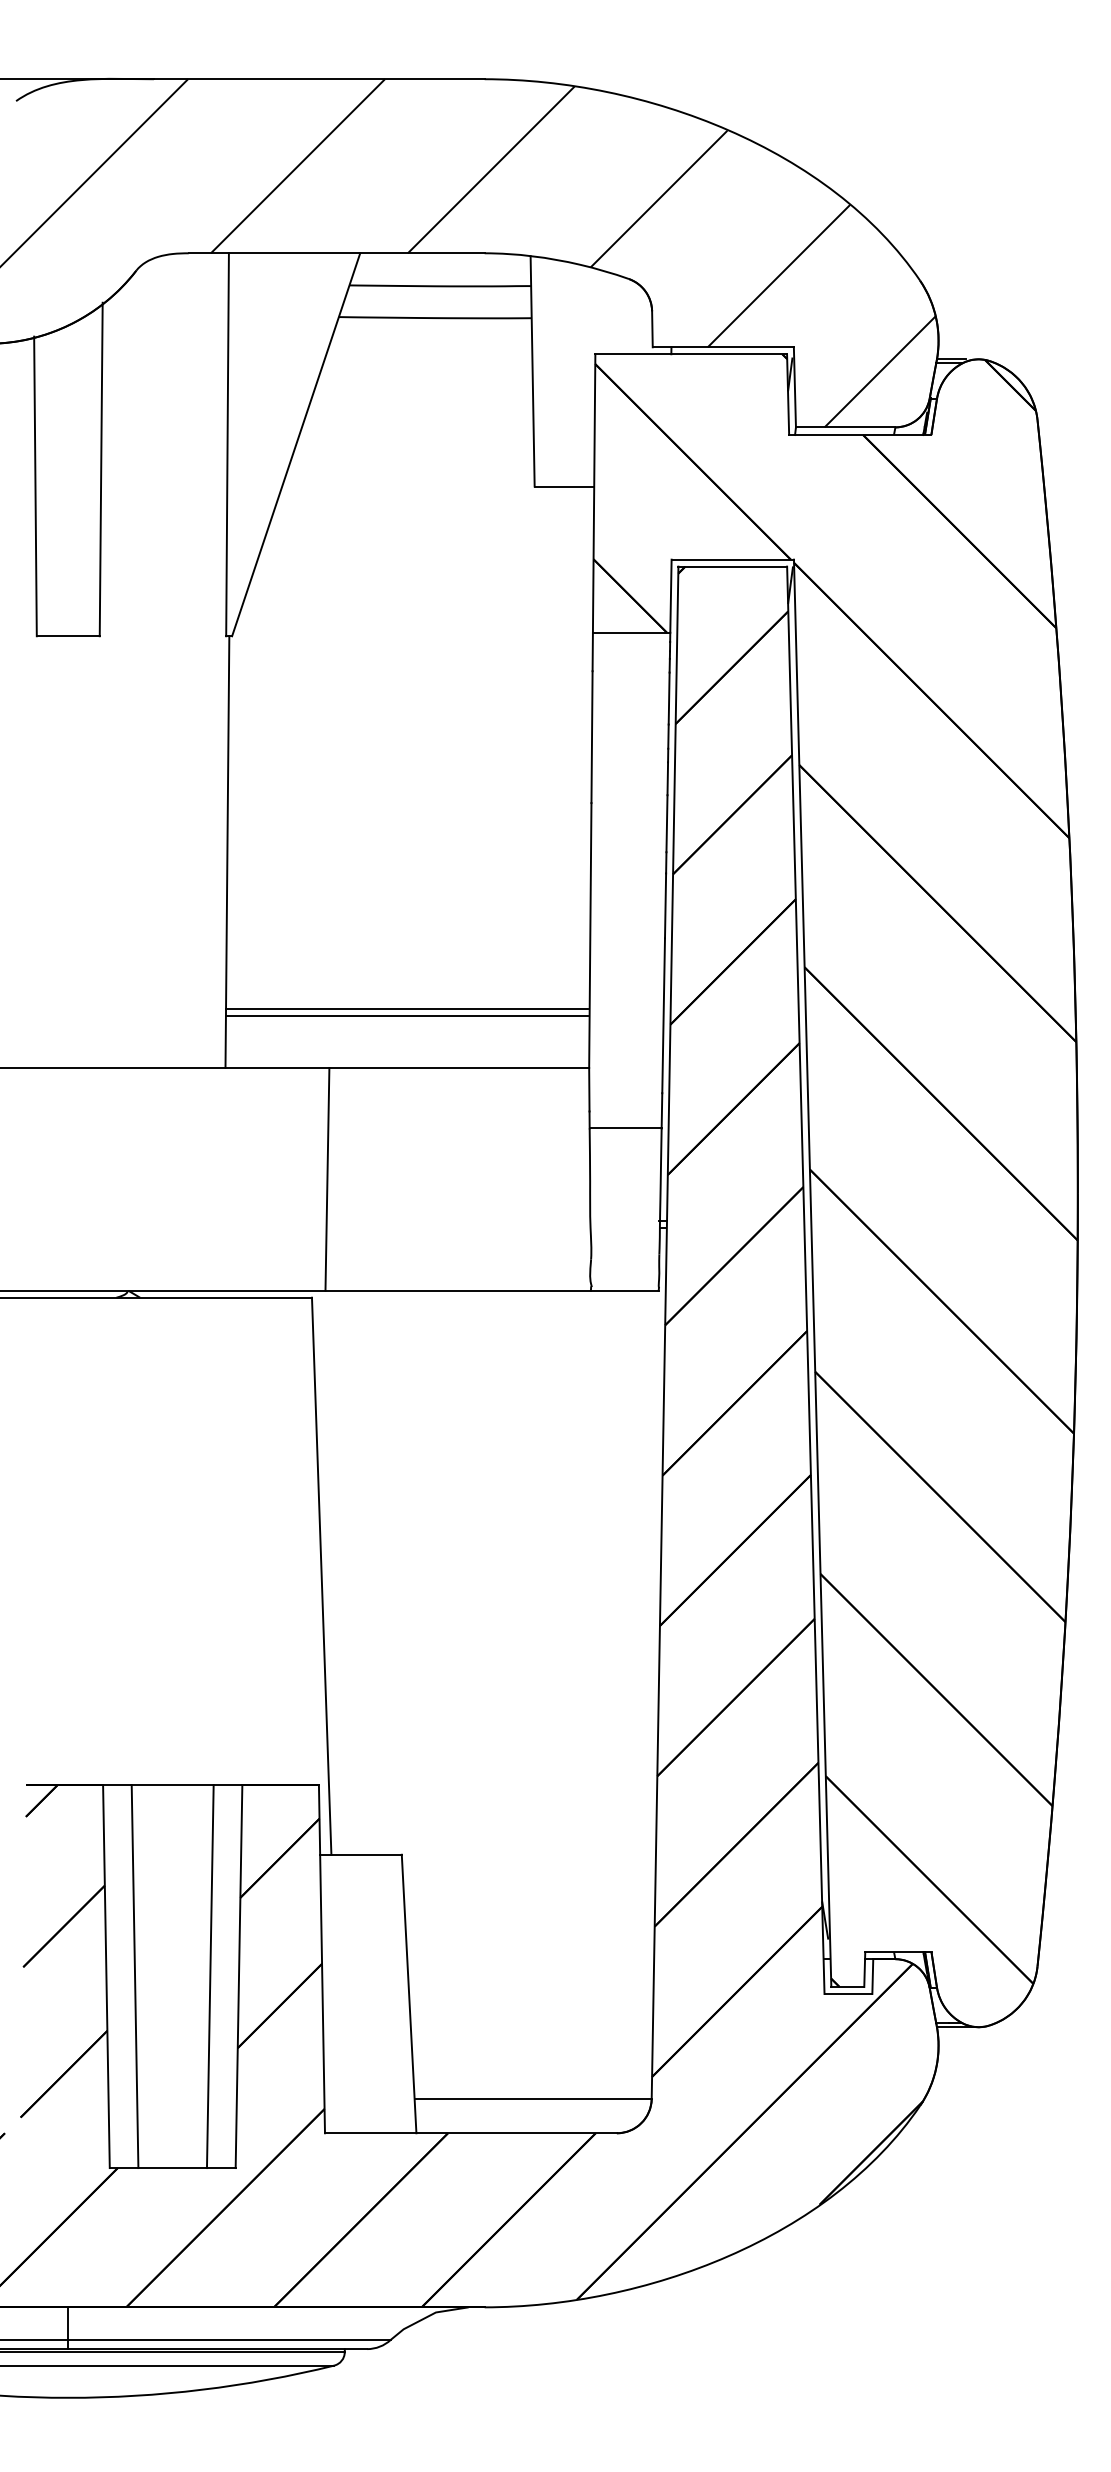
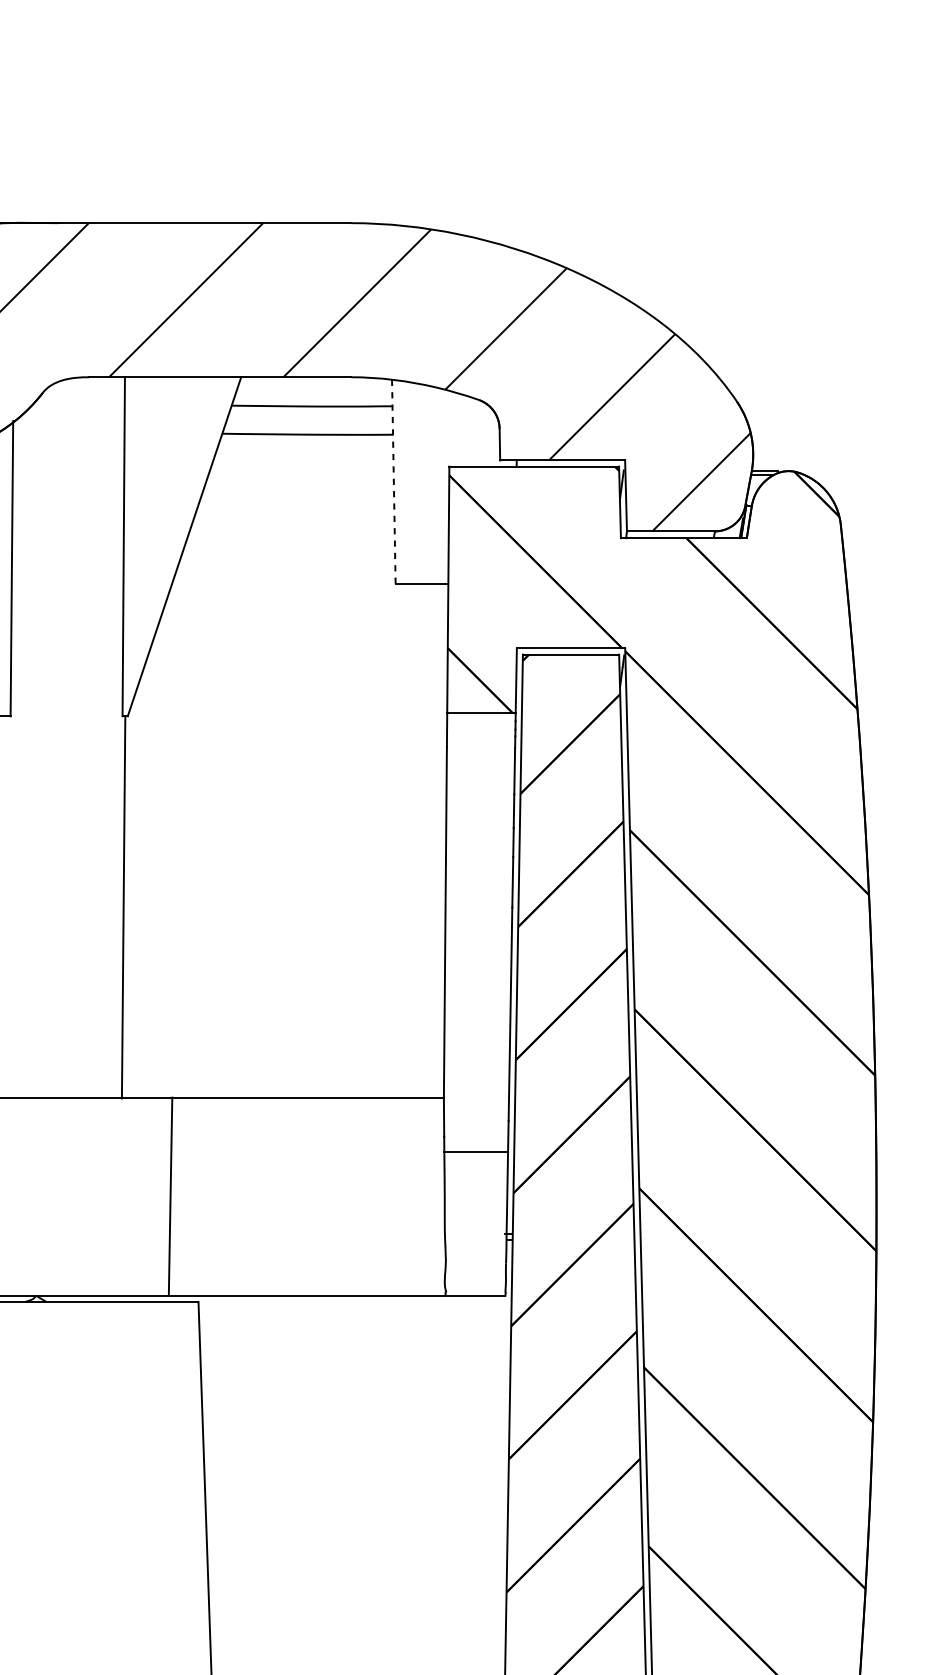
line: (532, 370) -> (393, 481), solid -> dashed
line: (407, 1008) -> (283, 1045), removed
line: (406, 1015) -> (282, 1052), removed
line: (327, 1178) -> (170, 1195), moved

